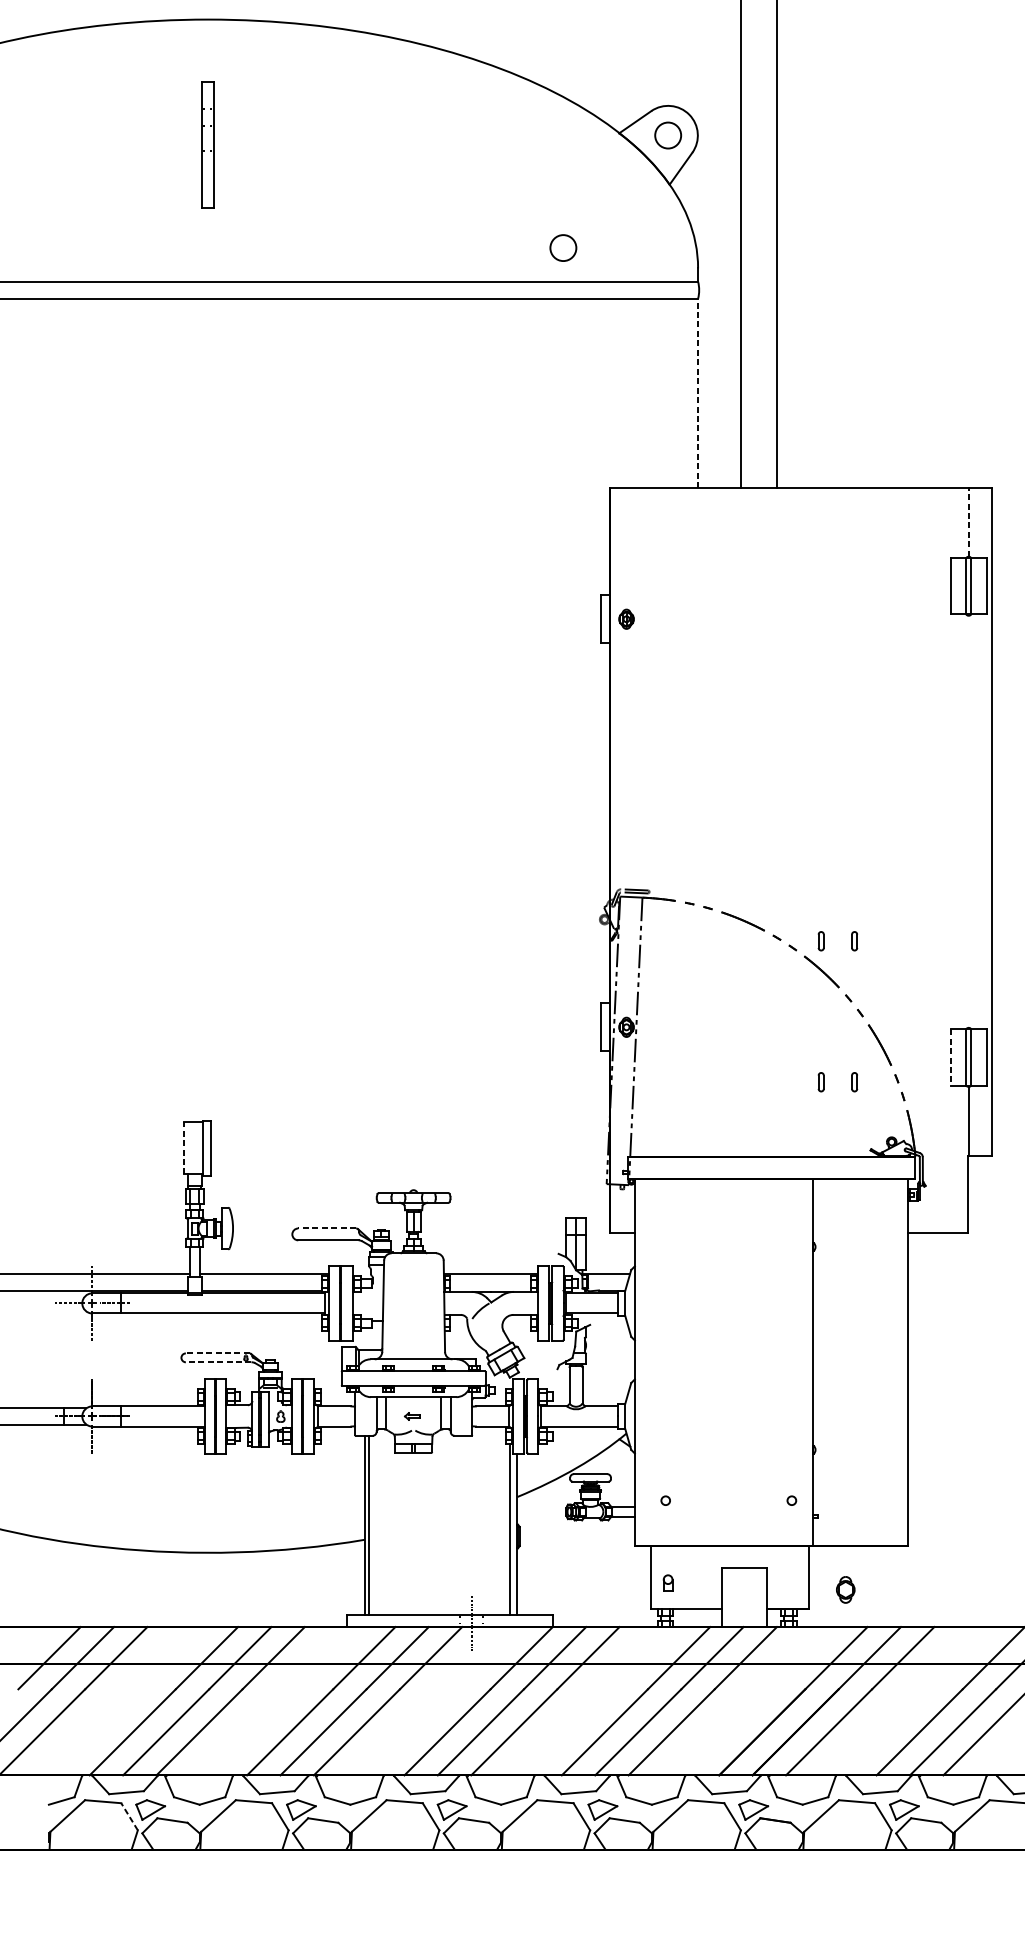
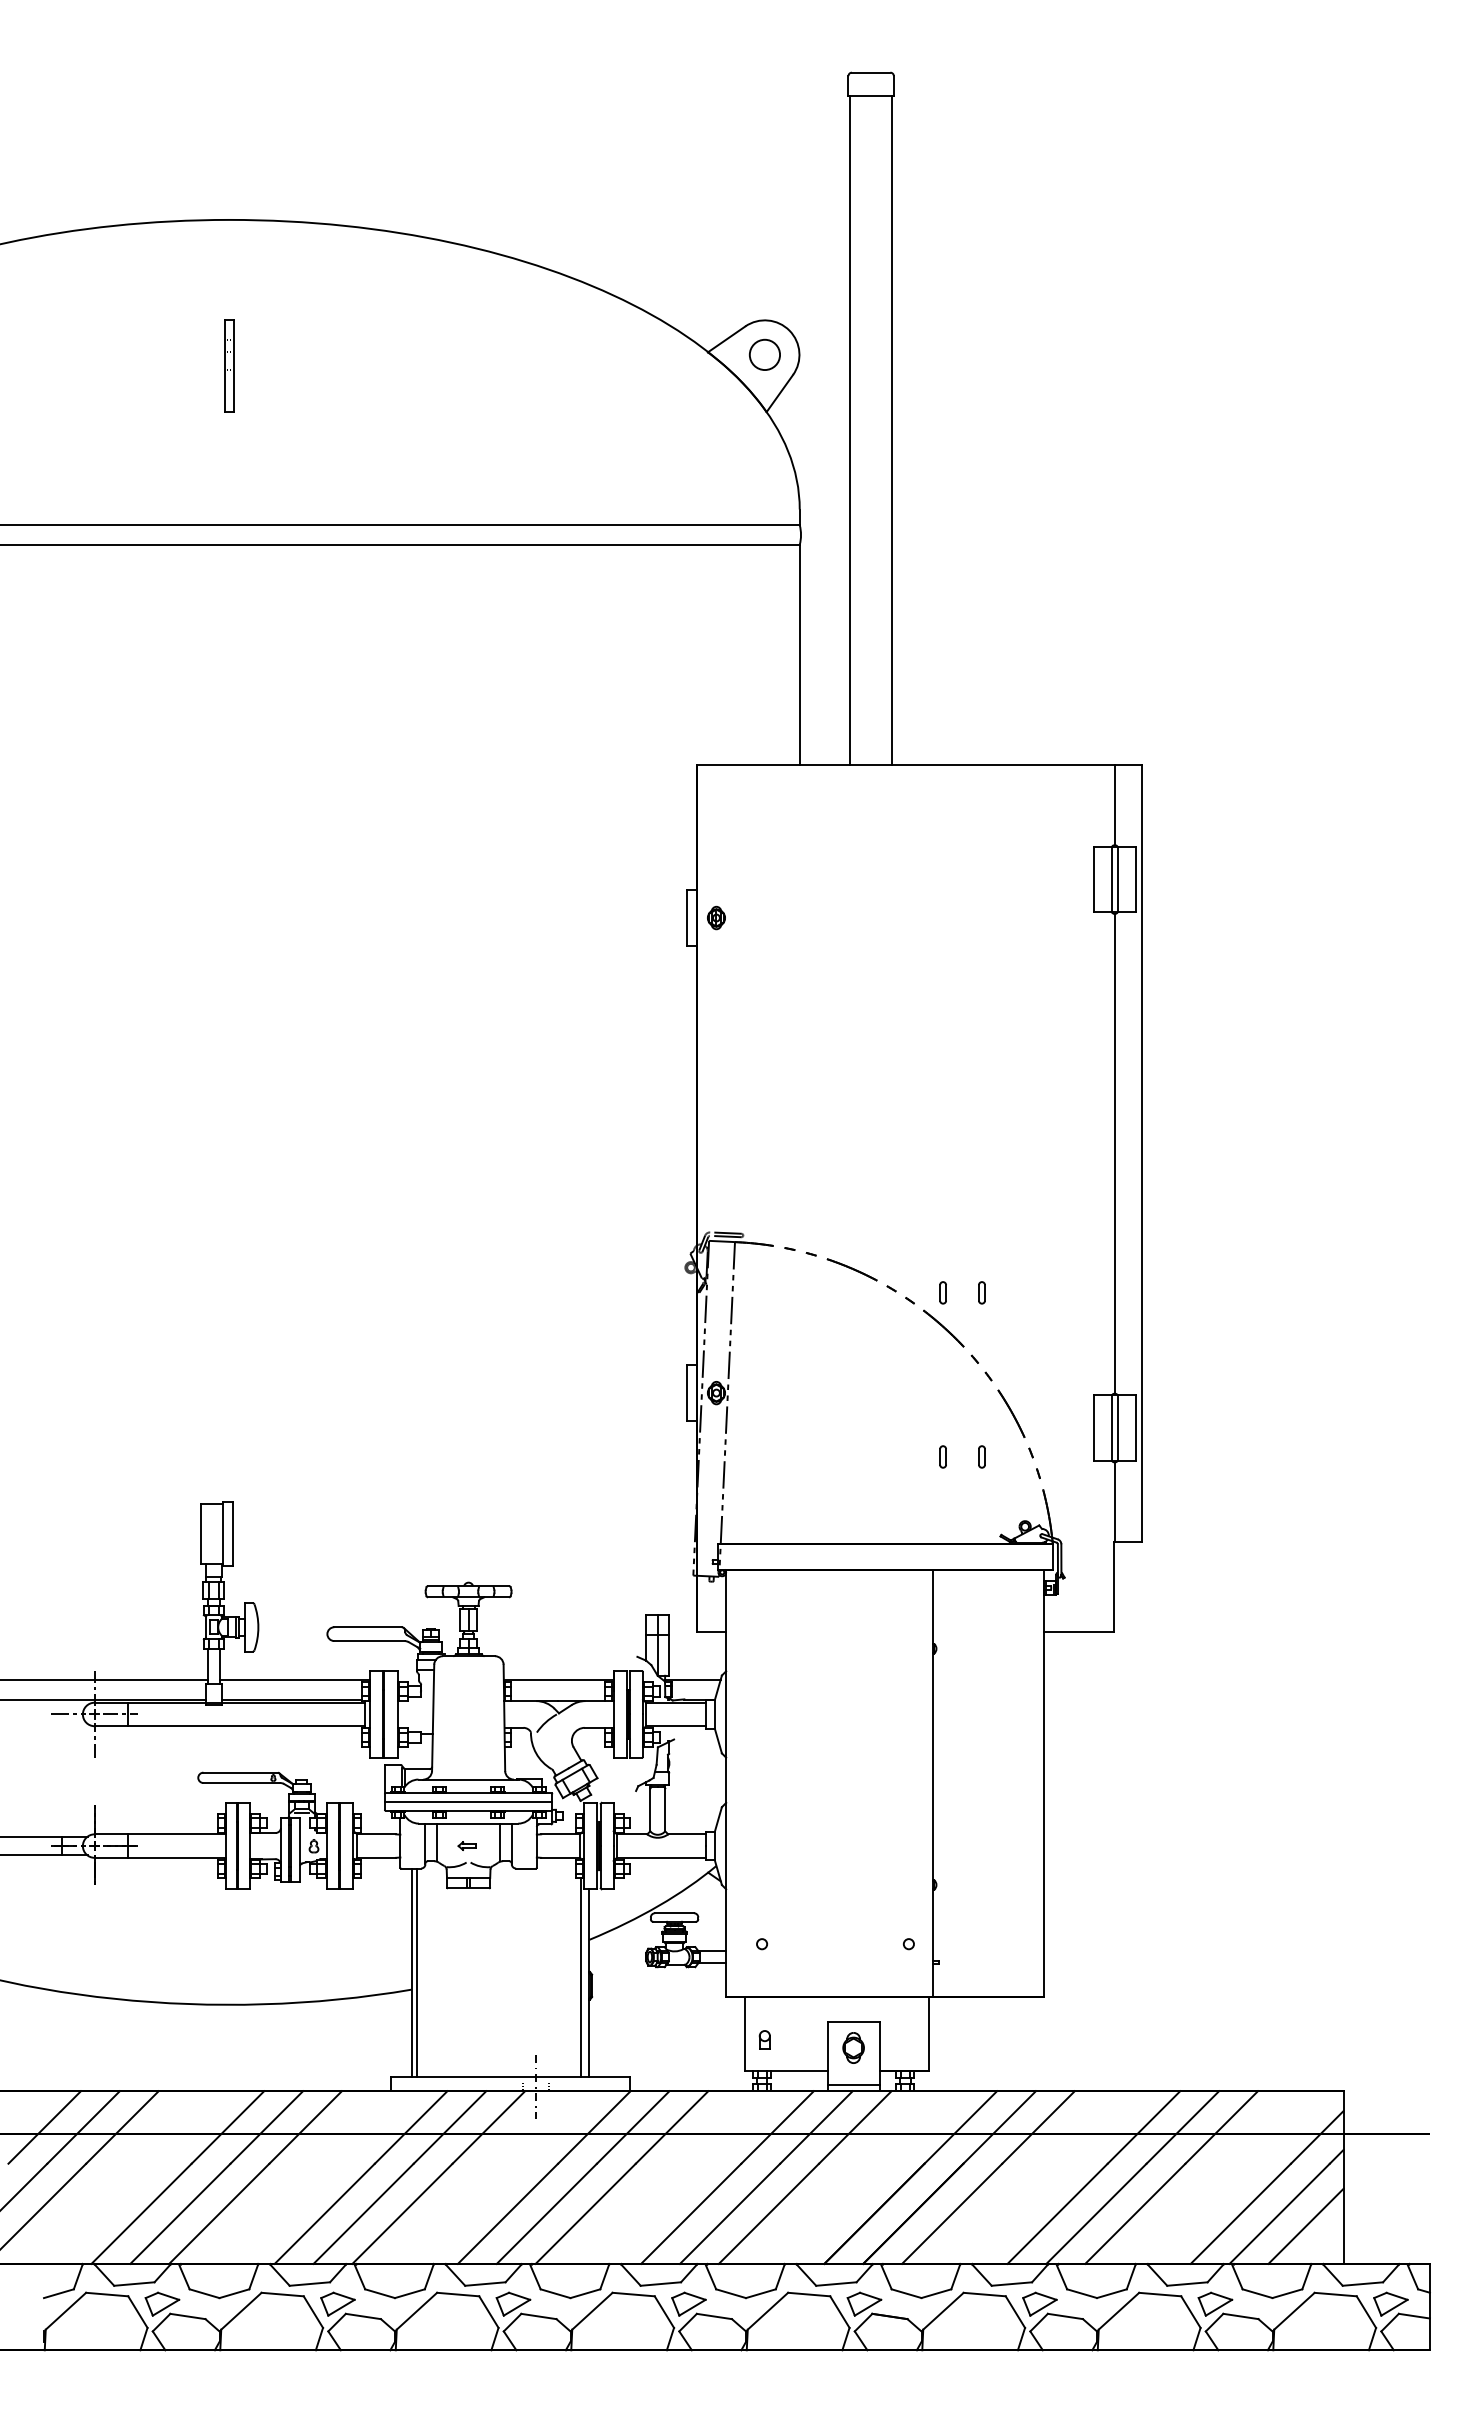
part: (208, 144) -> (229, 365), size x0.62
circle: (563, 247) -> (642, 485), removed
line: (697, 392) -> (799, 654), dashed -> solid
line: (969, 522) -> (1115, 805), dashed -> solid
line: (969, 821) -> (1115, 1153), added
line: (950, 1057) -> (1093, 1428), dashed -> solid
line: (183, 1147) -> (200, 1533), dashed -> solid
line: (326, 1228) -> (367, 1627), dashed -> solid
line: (217, 1353) -> (240, 1772), dashed -> solid
line: (218, 1362) -> (241, 1783), dashed -> solid
line: (413, 1379) -> (468, 1802), added
part: (845, 1589) -> (853, 2047), moved
line: (744, 1622) -> (853, 2085), added
line: (129, 1817) -> (137, 2312), dashed -> solid

